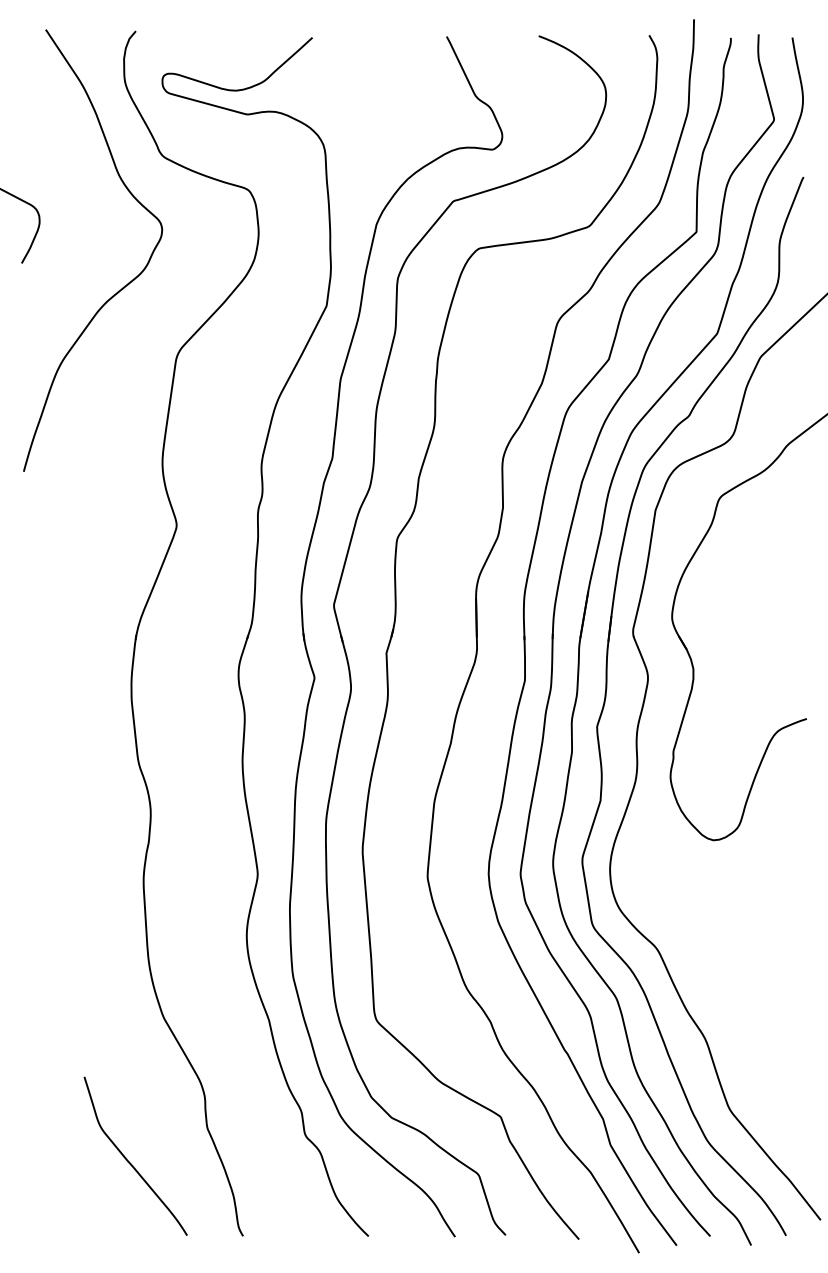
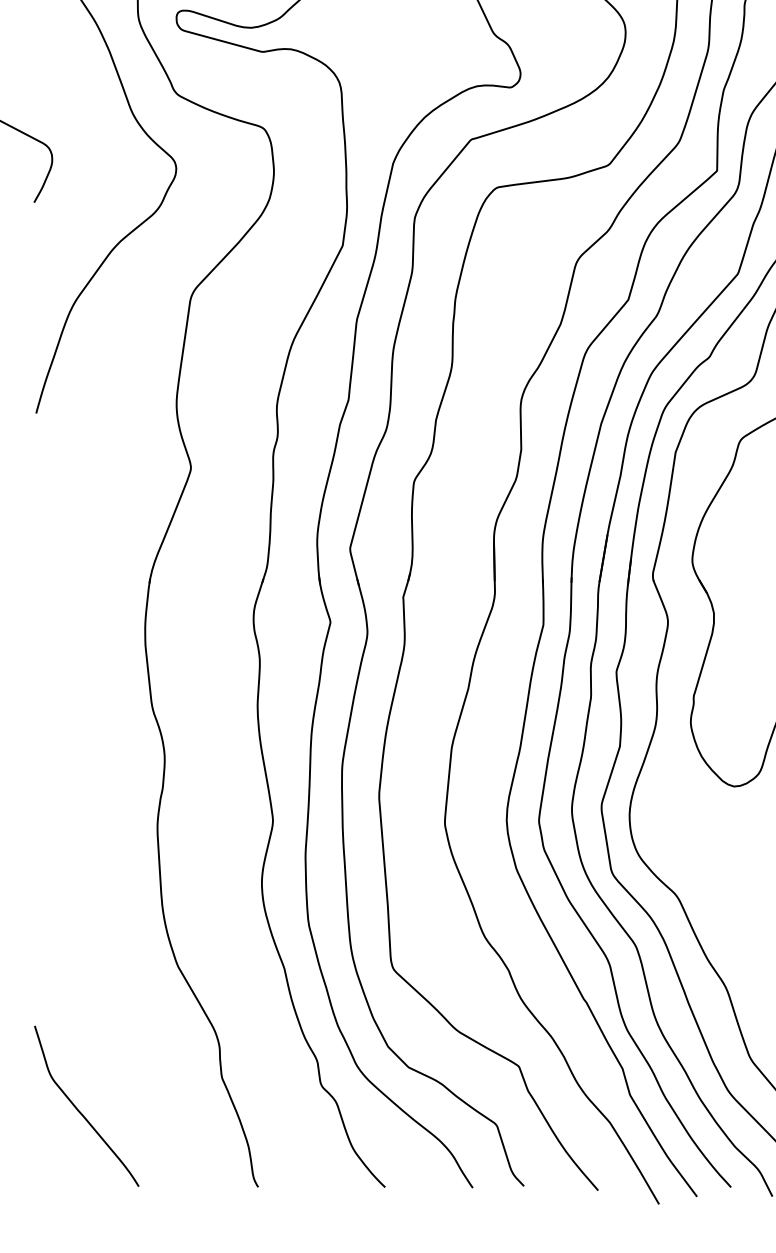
curve: (129, 1161) -> (80, 1111), moved

